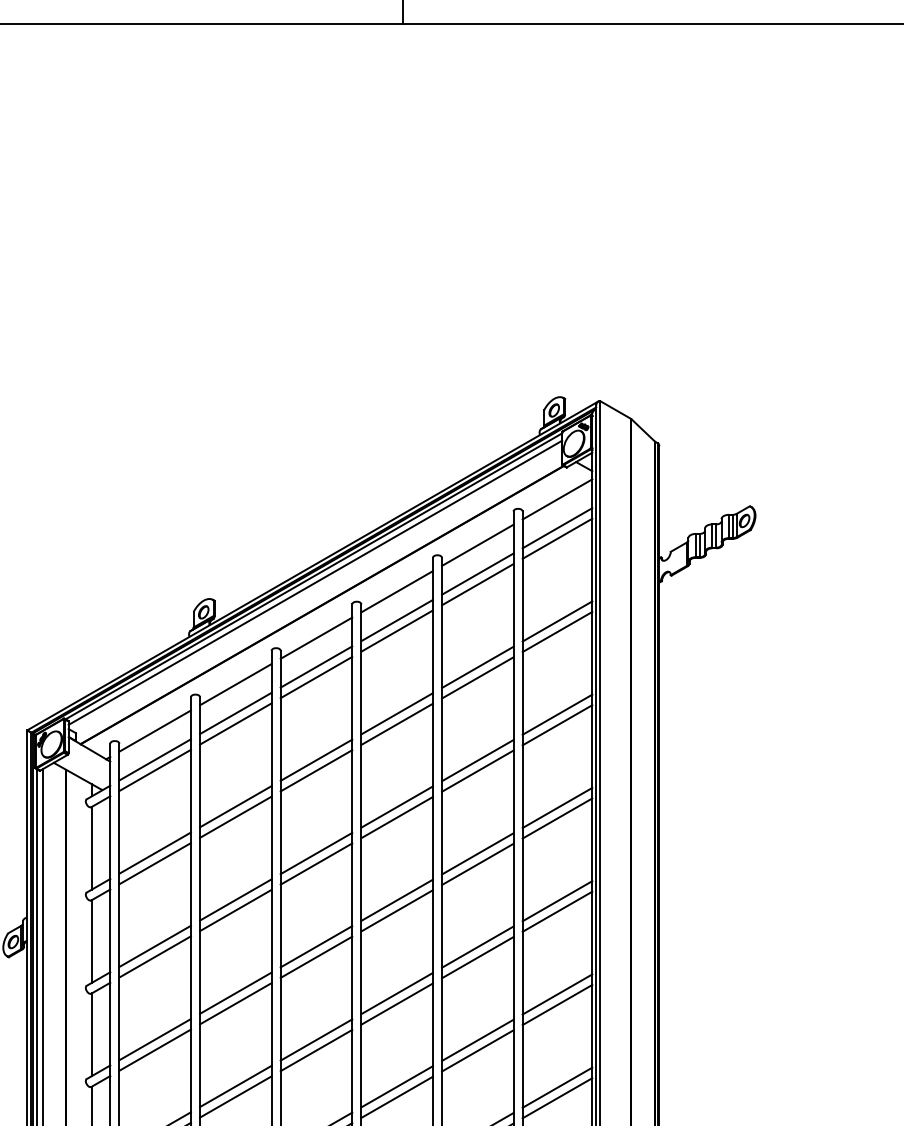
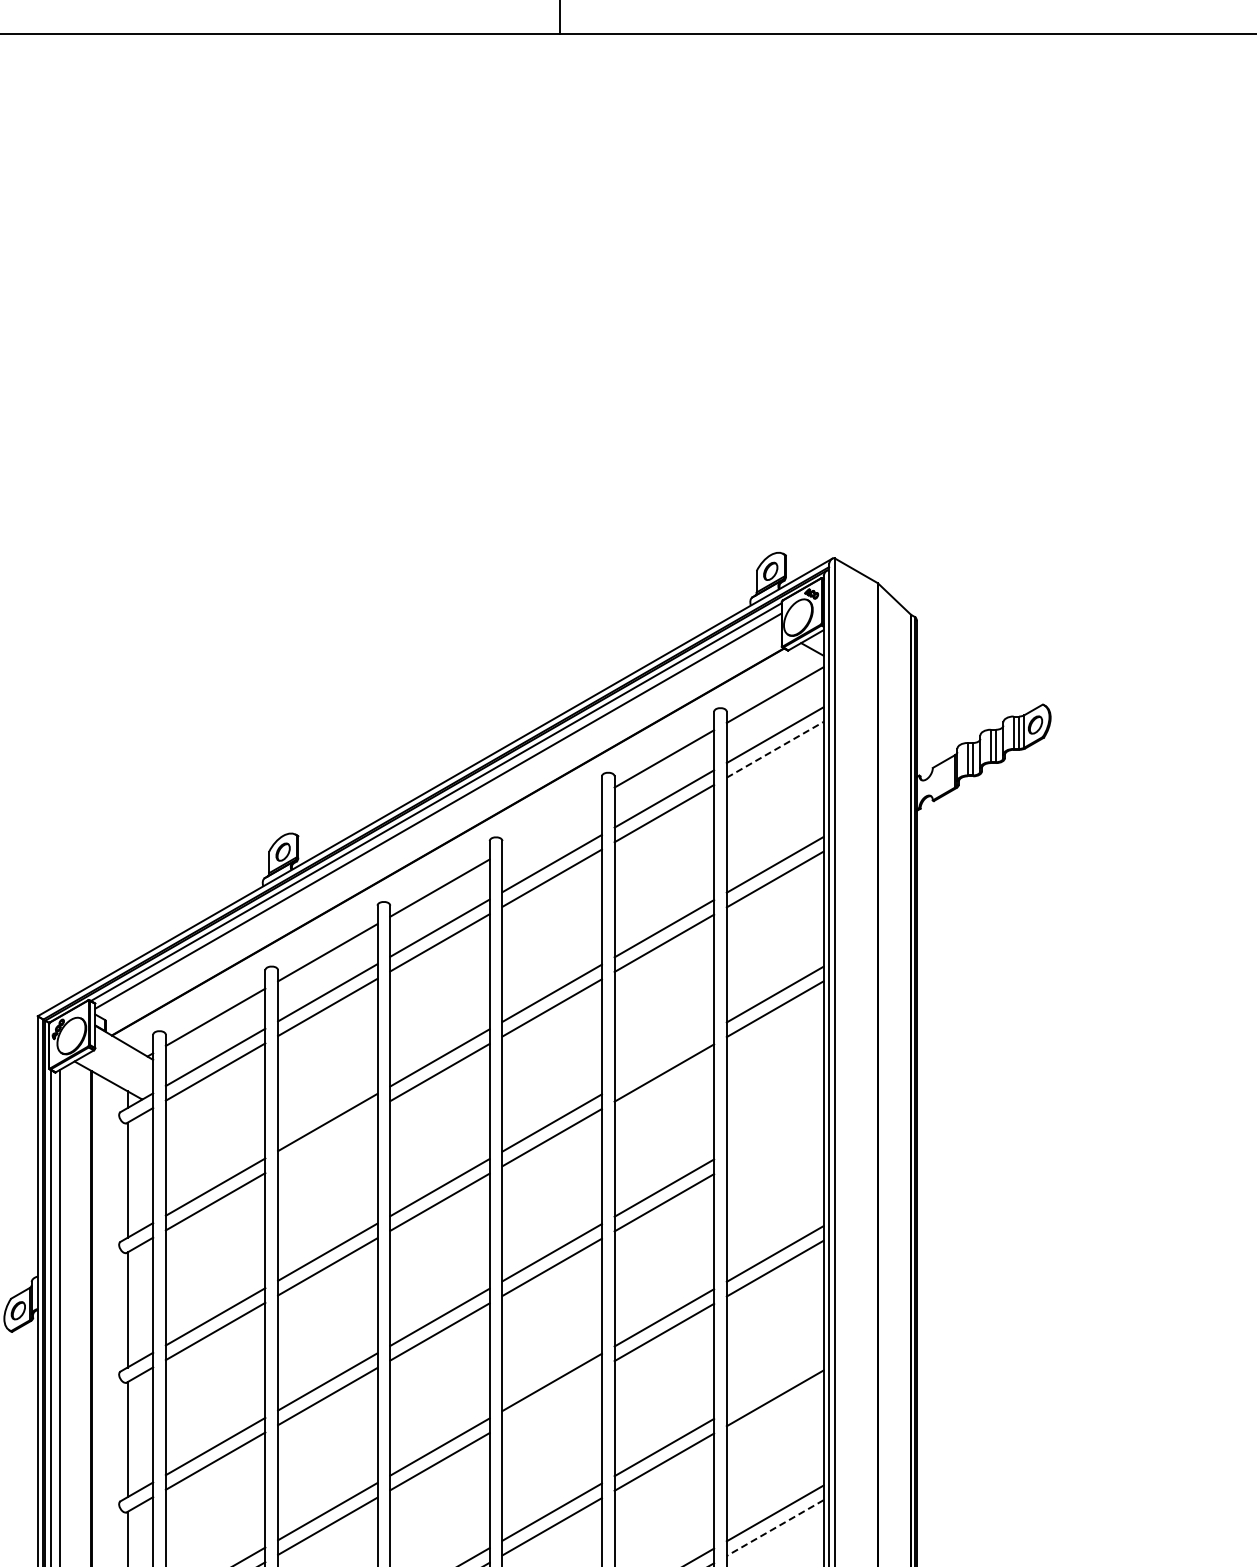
line: (557, 538) -> (775, 749), solid -> dashed
line: (396, 591) -> (551, 823), removed
line: (477, 760) -> (664, 1058), removed
line: (556, 808) -> (774, 1124), removed
line: (235, 816) -> (327, 1136), removed
line: (556, 818) -> (774, 1138), removed
line: (556, 994) -> (774, 1383), removed
line: (396, 1003) -> (551, 1396), removed
line: (557, 1098) -> (775, 1528), solid -> dashed

